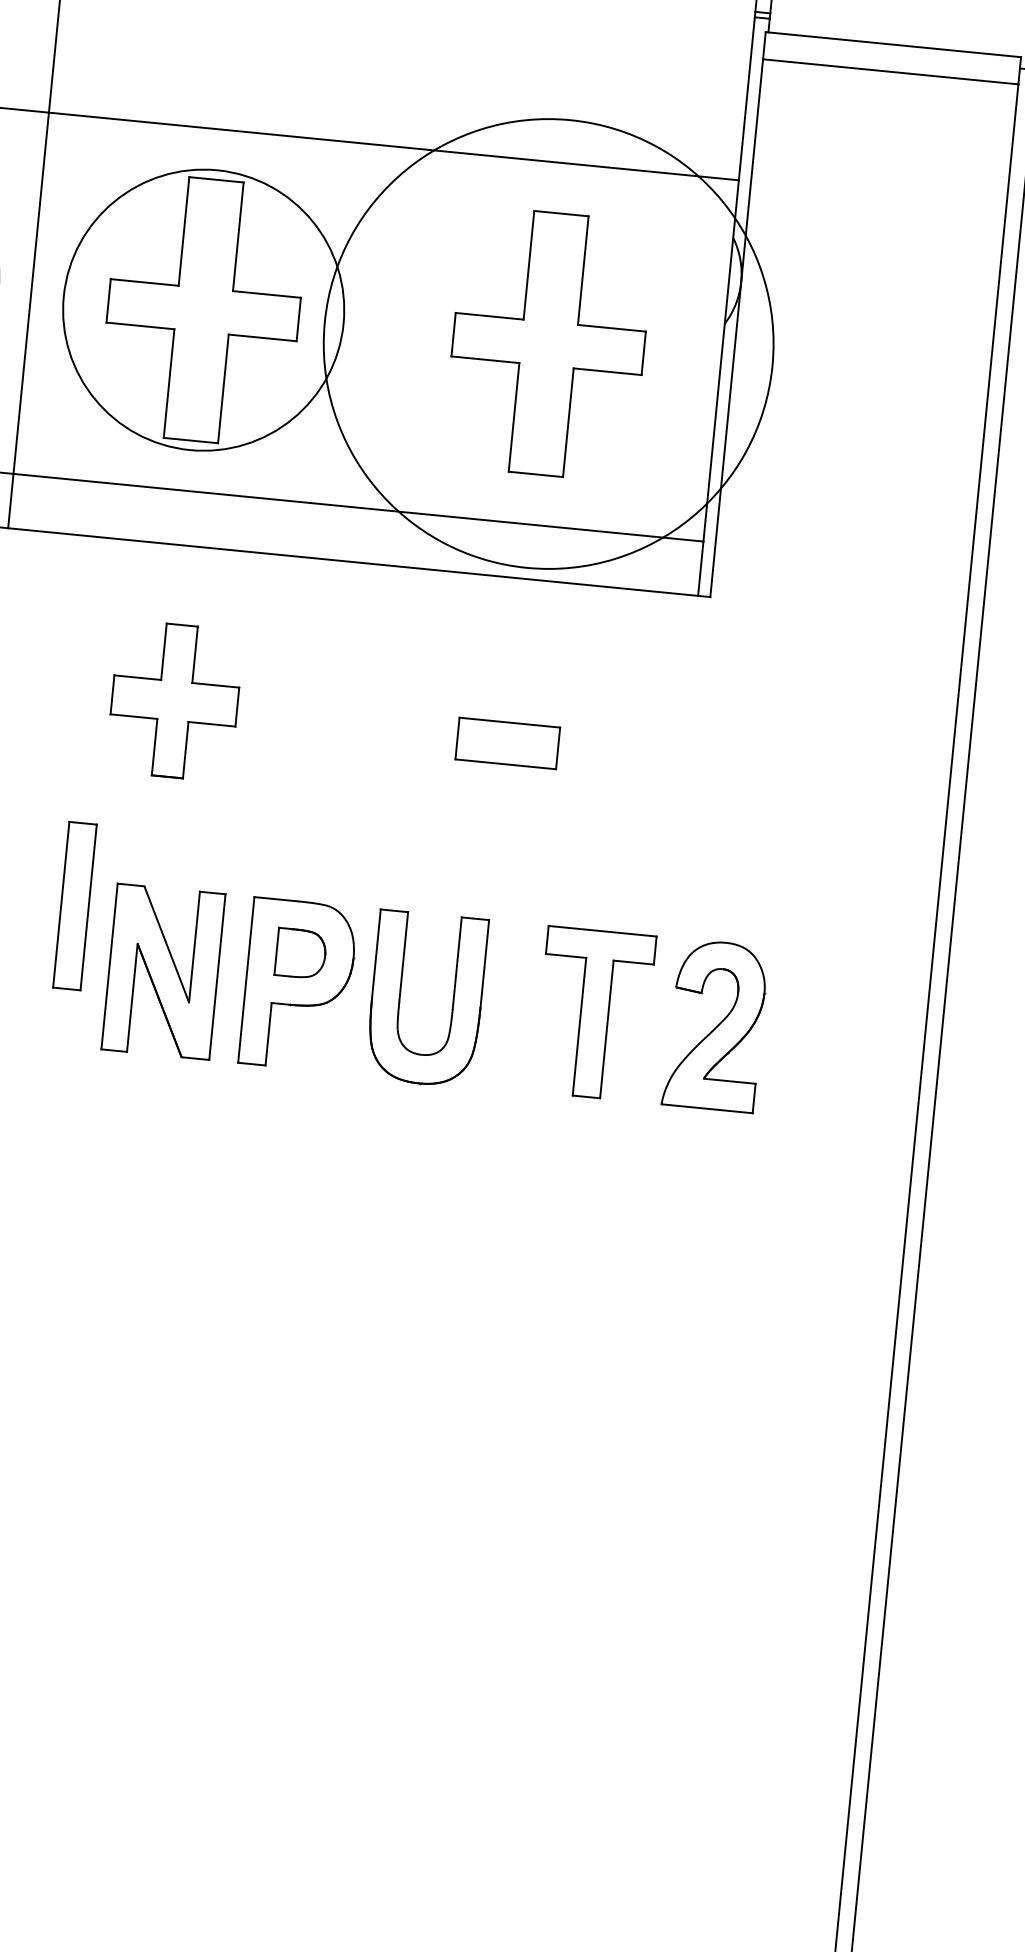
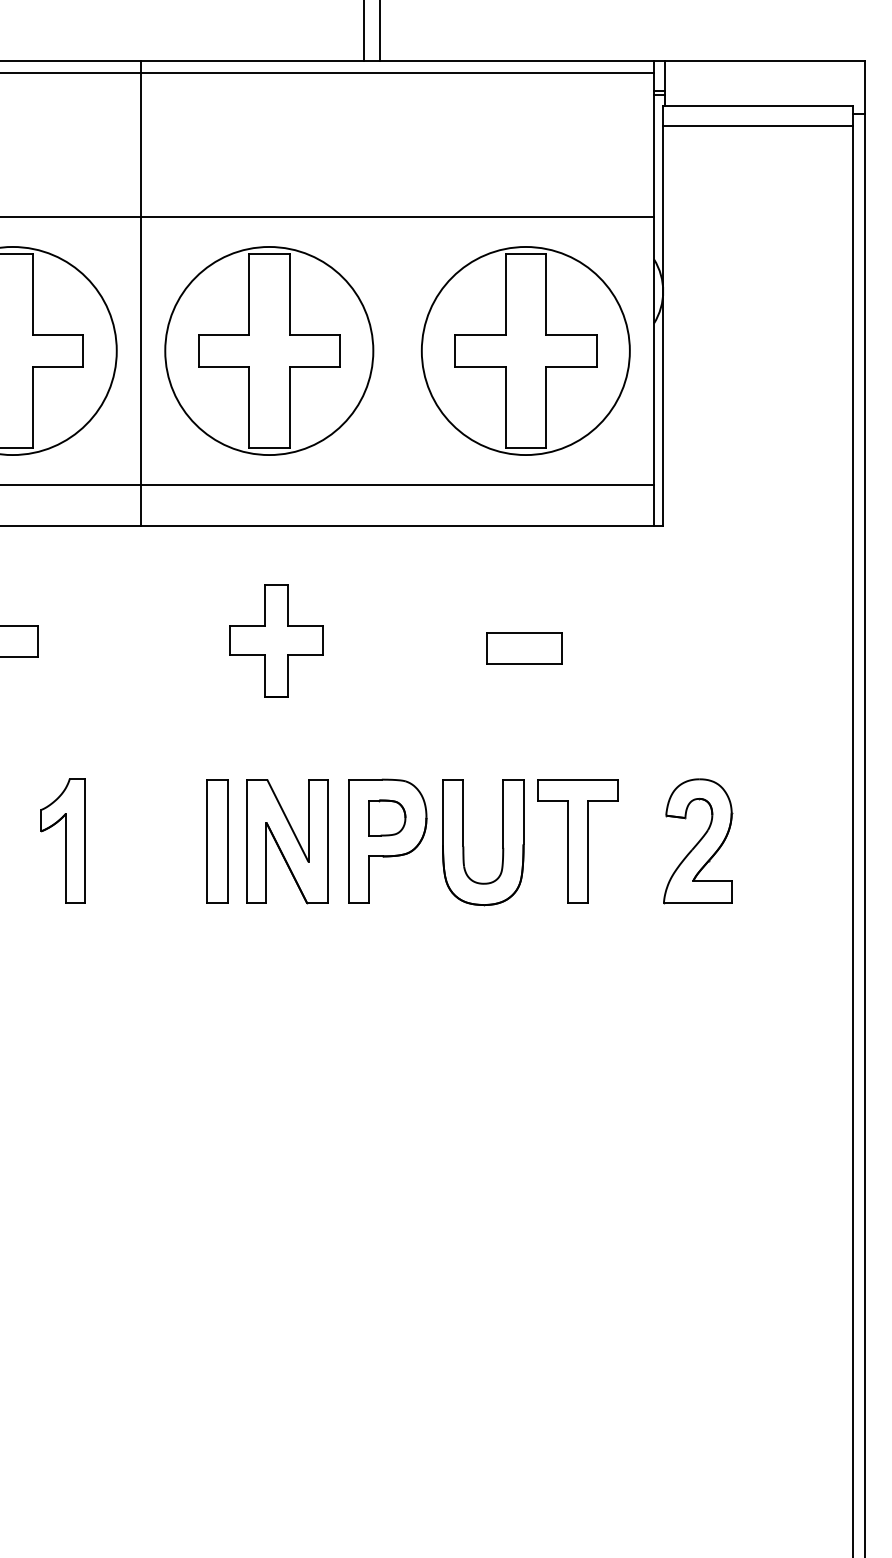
circle: (548, 343) -> (525, 350), size x0.62
part: (74, 906) -> (217, 841), moved
part: (593, 1014) -> (577, 841), moved

